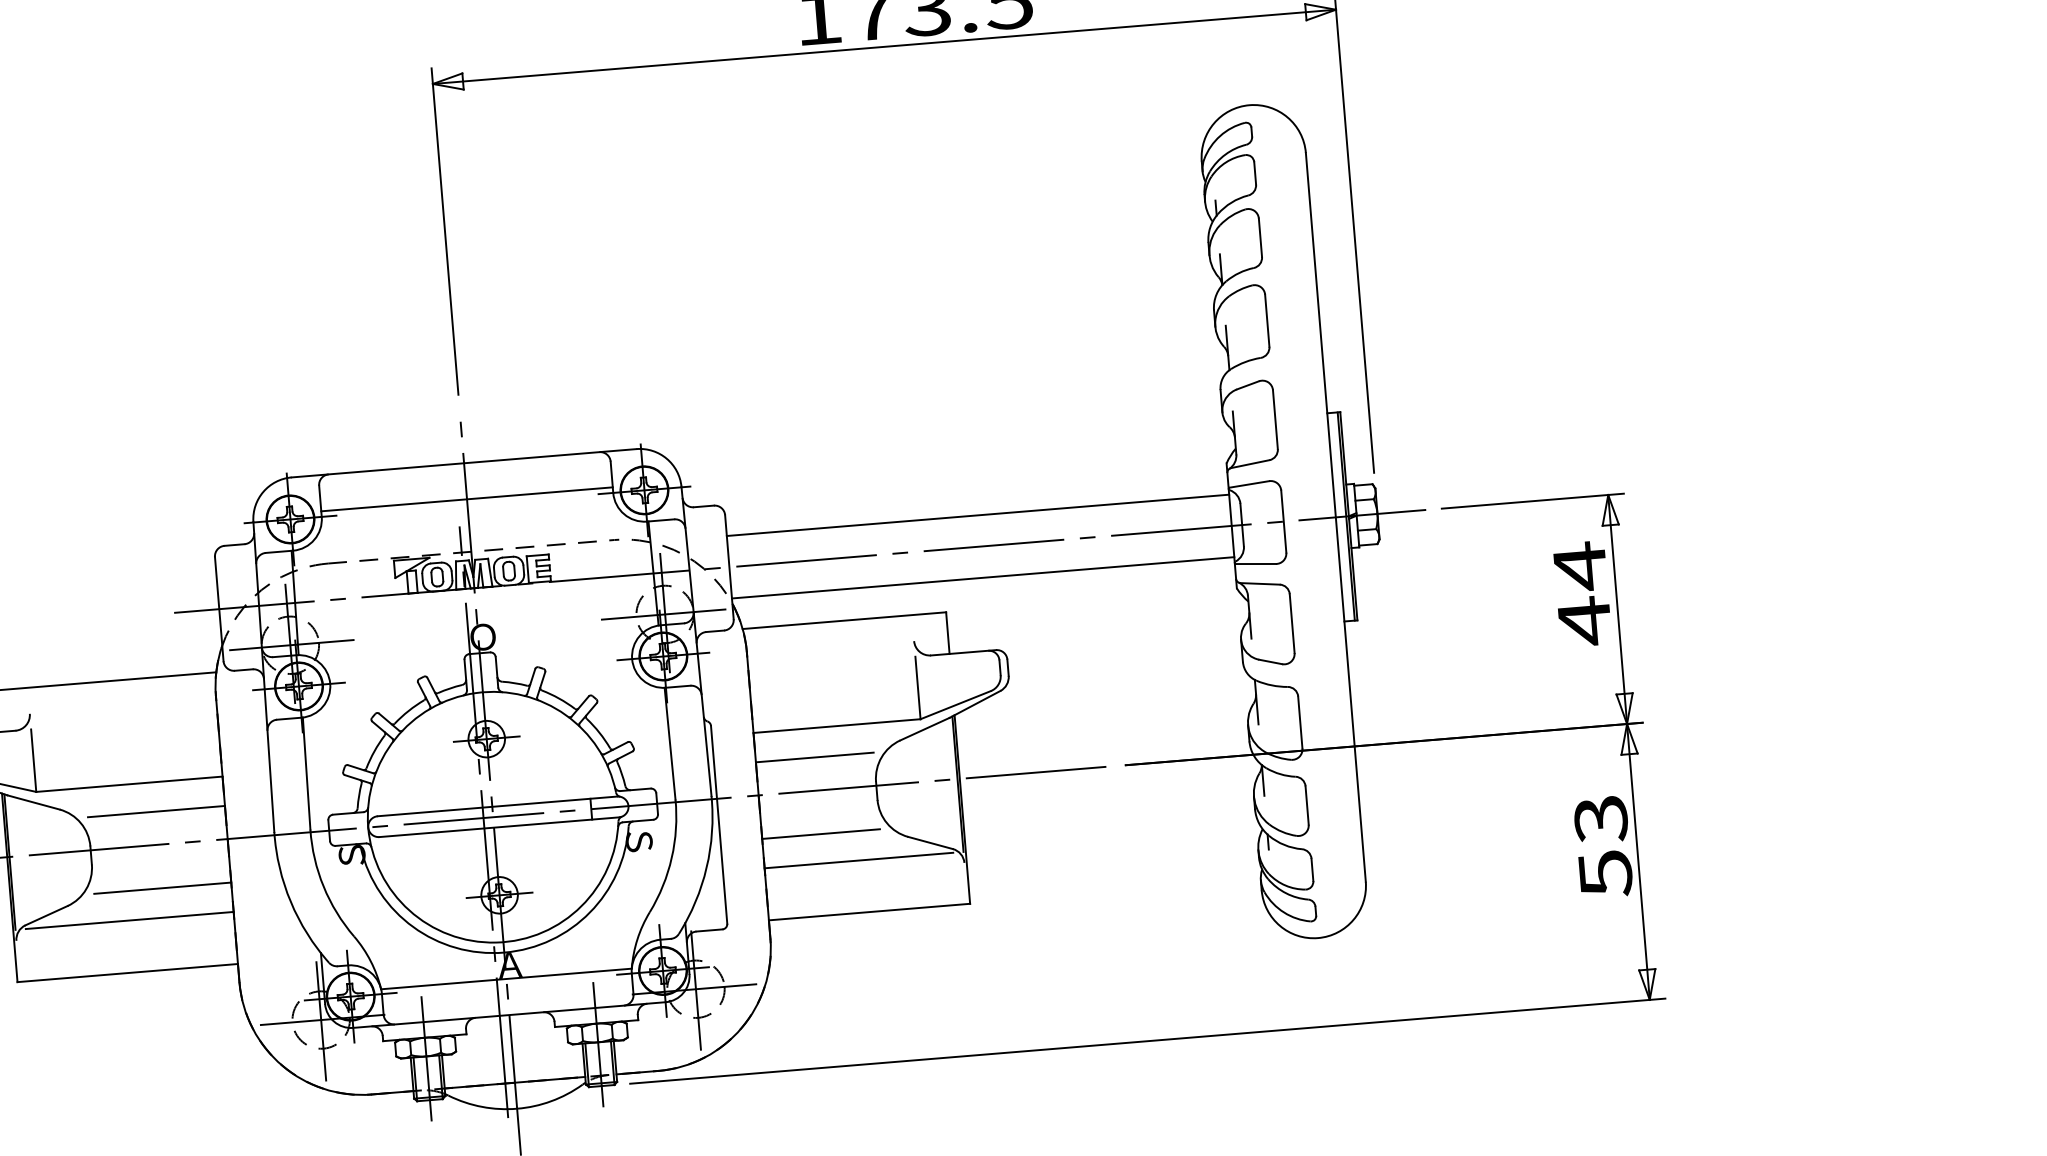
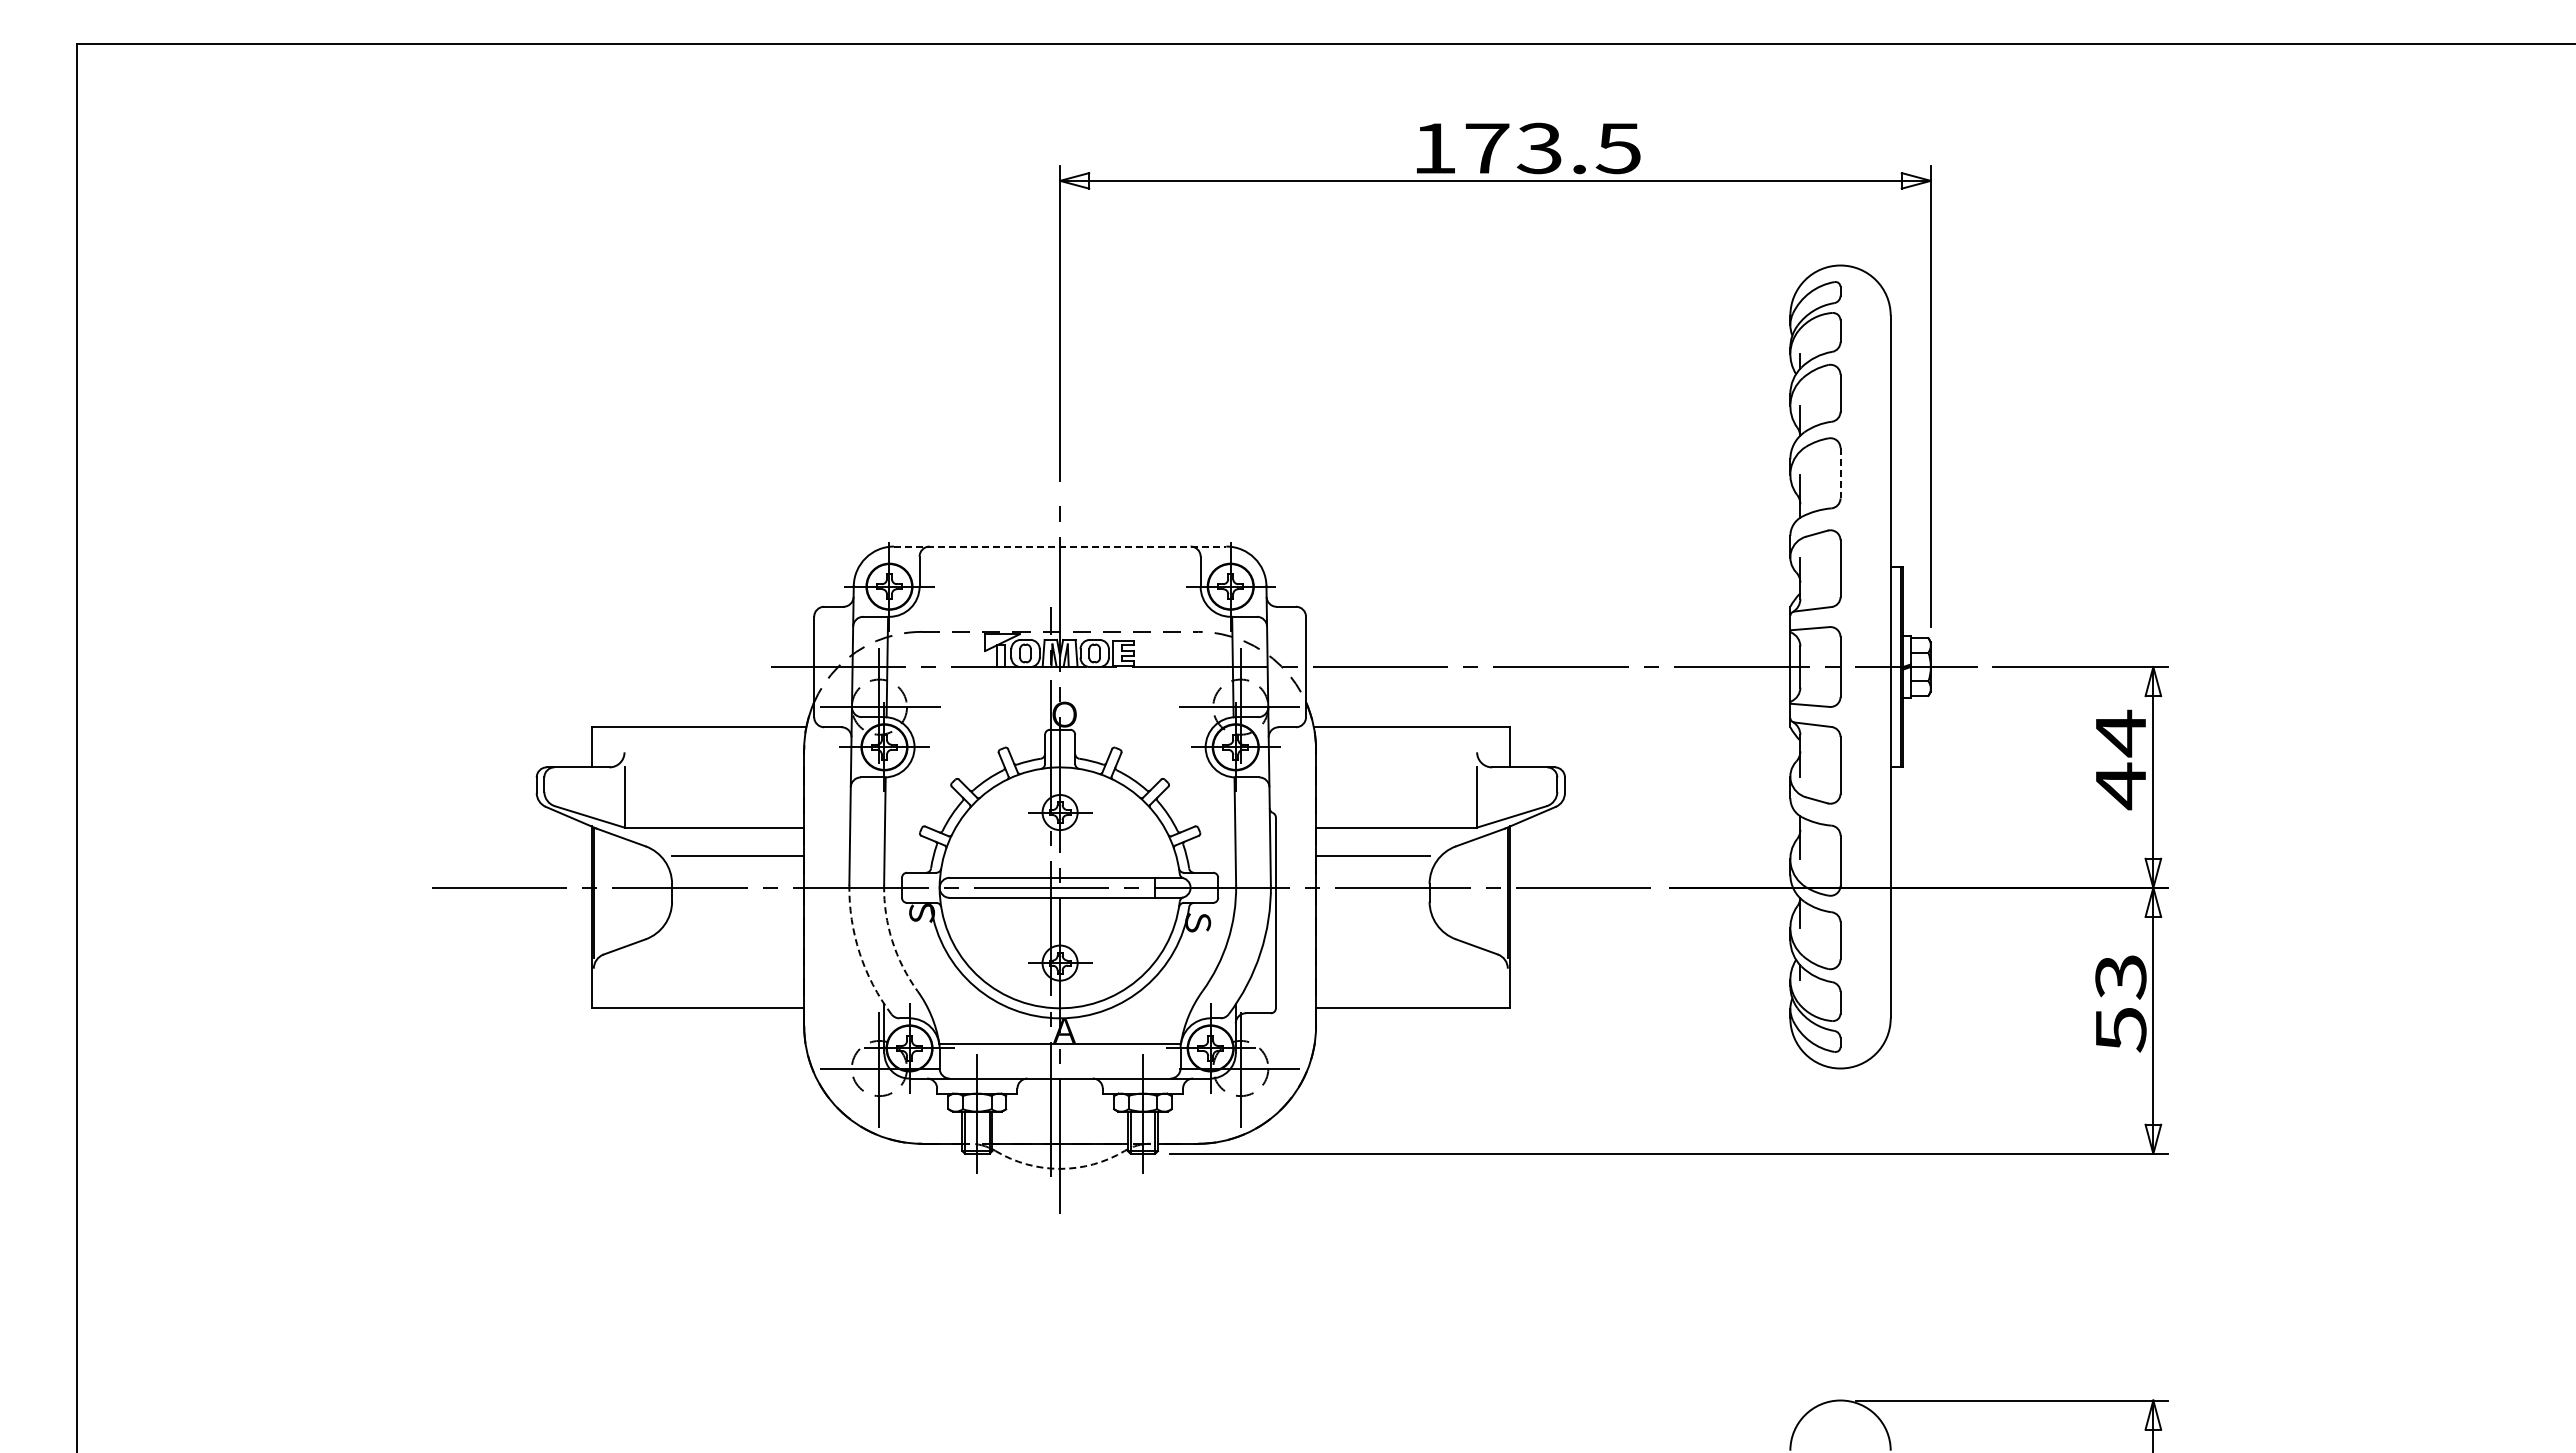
line: (1267, 320) -> (1840, 473), solid -> dashed
line: (464, 463) -> (1060, 546), solid -> dashed
line: (466, 499) -> (1059, 581), removed
line: (978, 514) -> (1548, 636), removed
line: (983, 578) -> (1548, 697), removed
line: (820, 833) -> (1372, 929), removed
line: (858, 860) -> (1406, 958), removed
arc: (323, 886) -> (892, 940), solid -> dashed
line: (163, 887) -> (738, 929), removed
arc: (290, 902) -> (859, 953), solid -> dashed
line: (129, 920) -> (703, 958), removed
arc: (517, 1108) -> (1060, 1168), solid -> dashed

